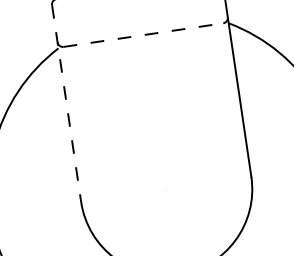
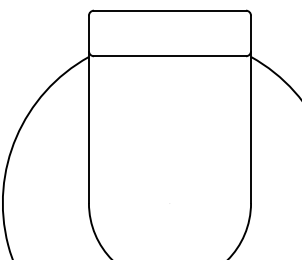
line: (142, 35) -> (169, 56), dashed -> solid
line: (66, 103) -> (88, 109), dashed -> solid

